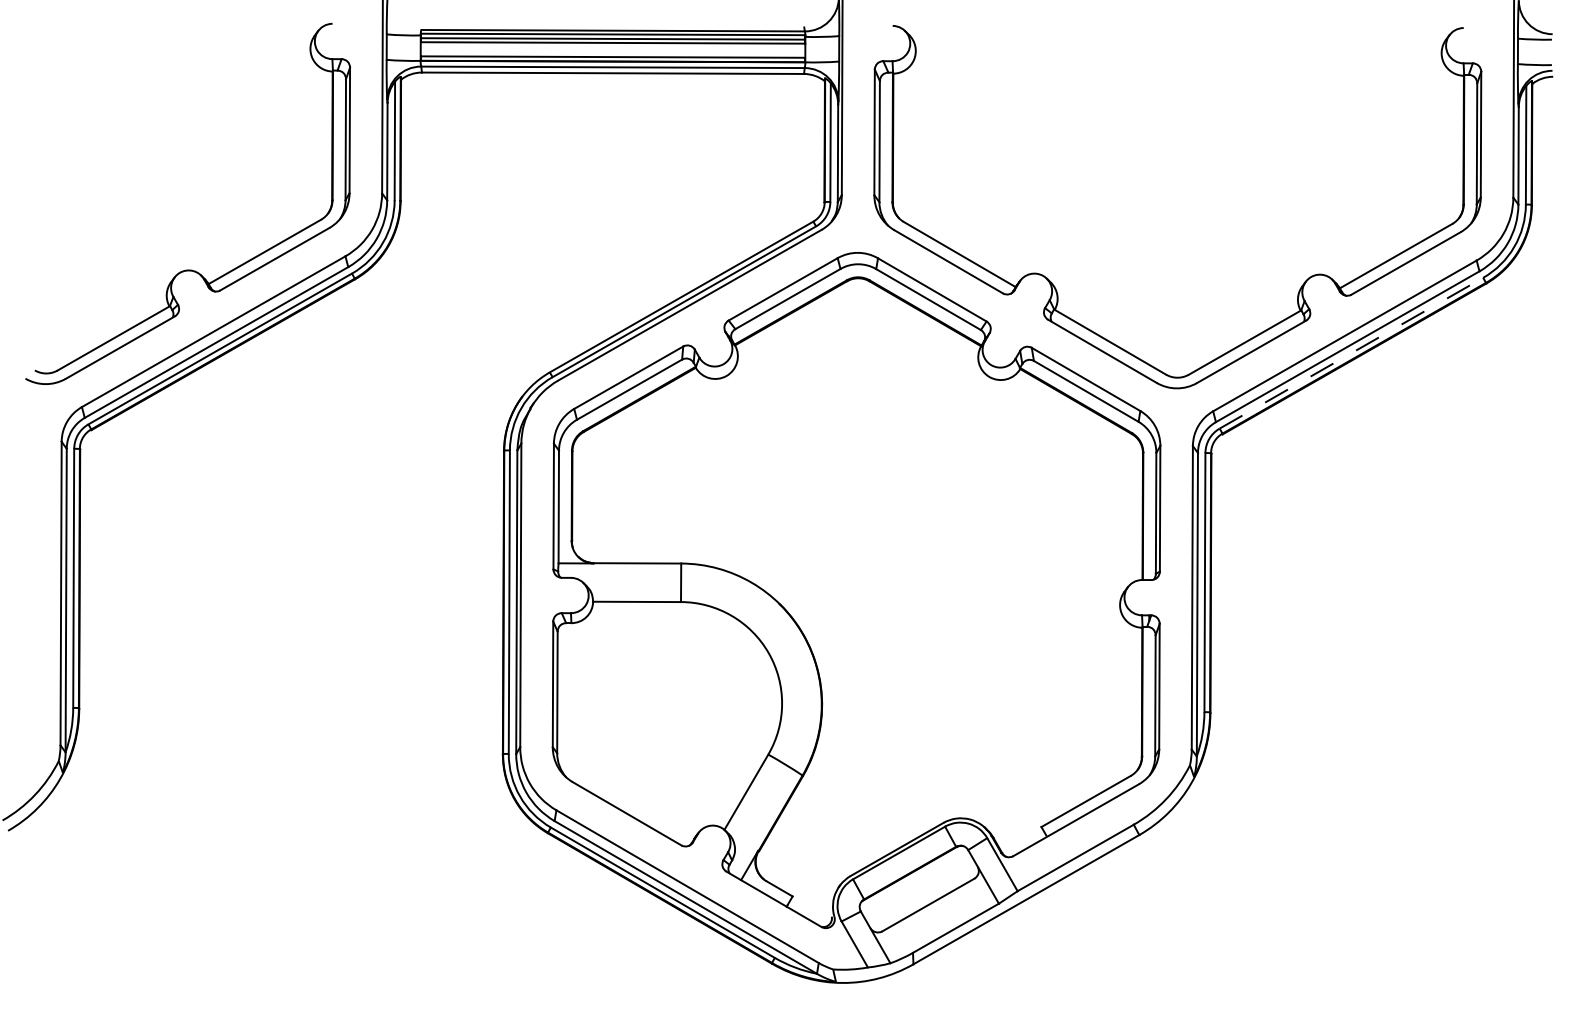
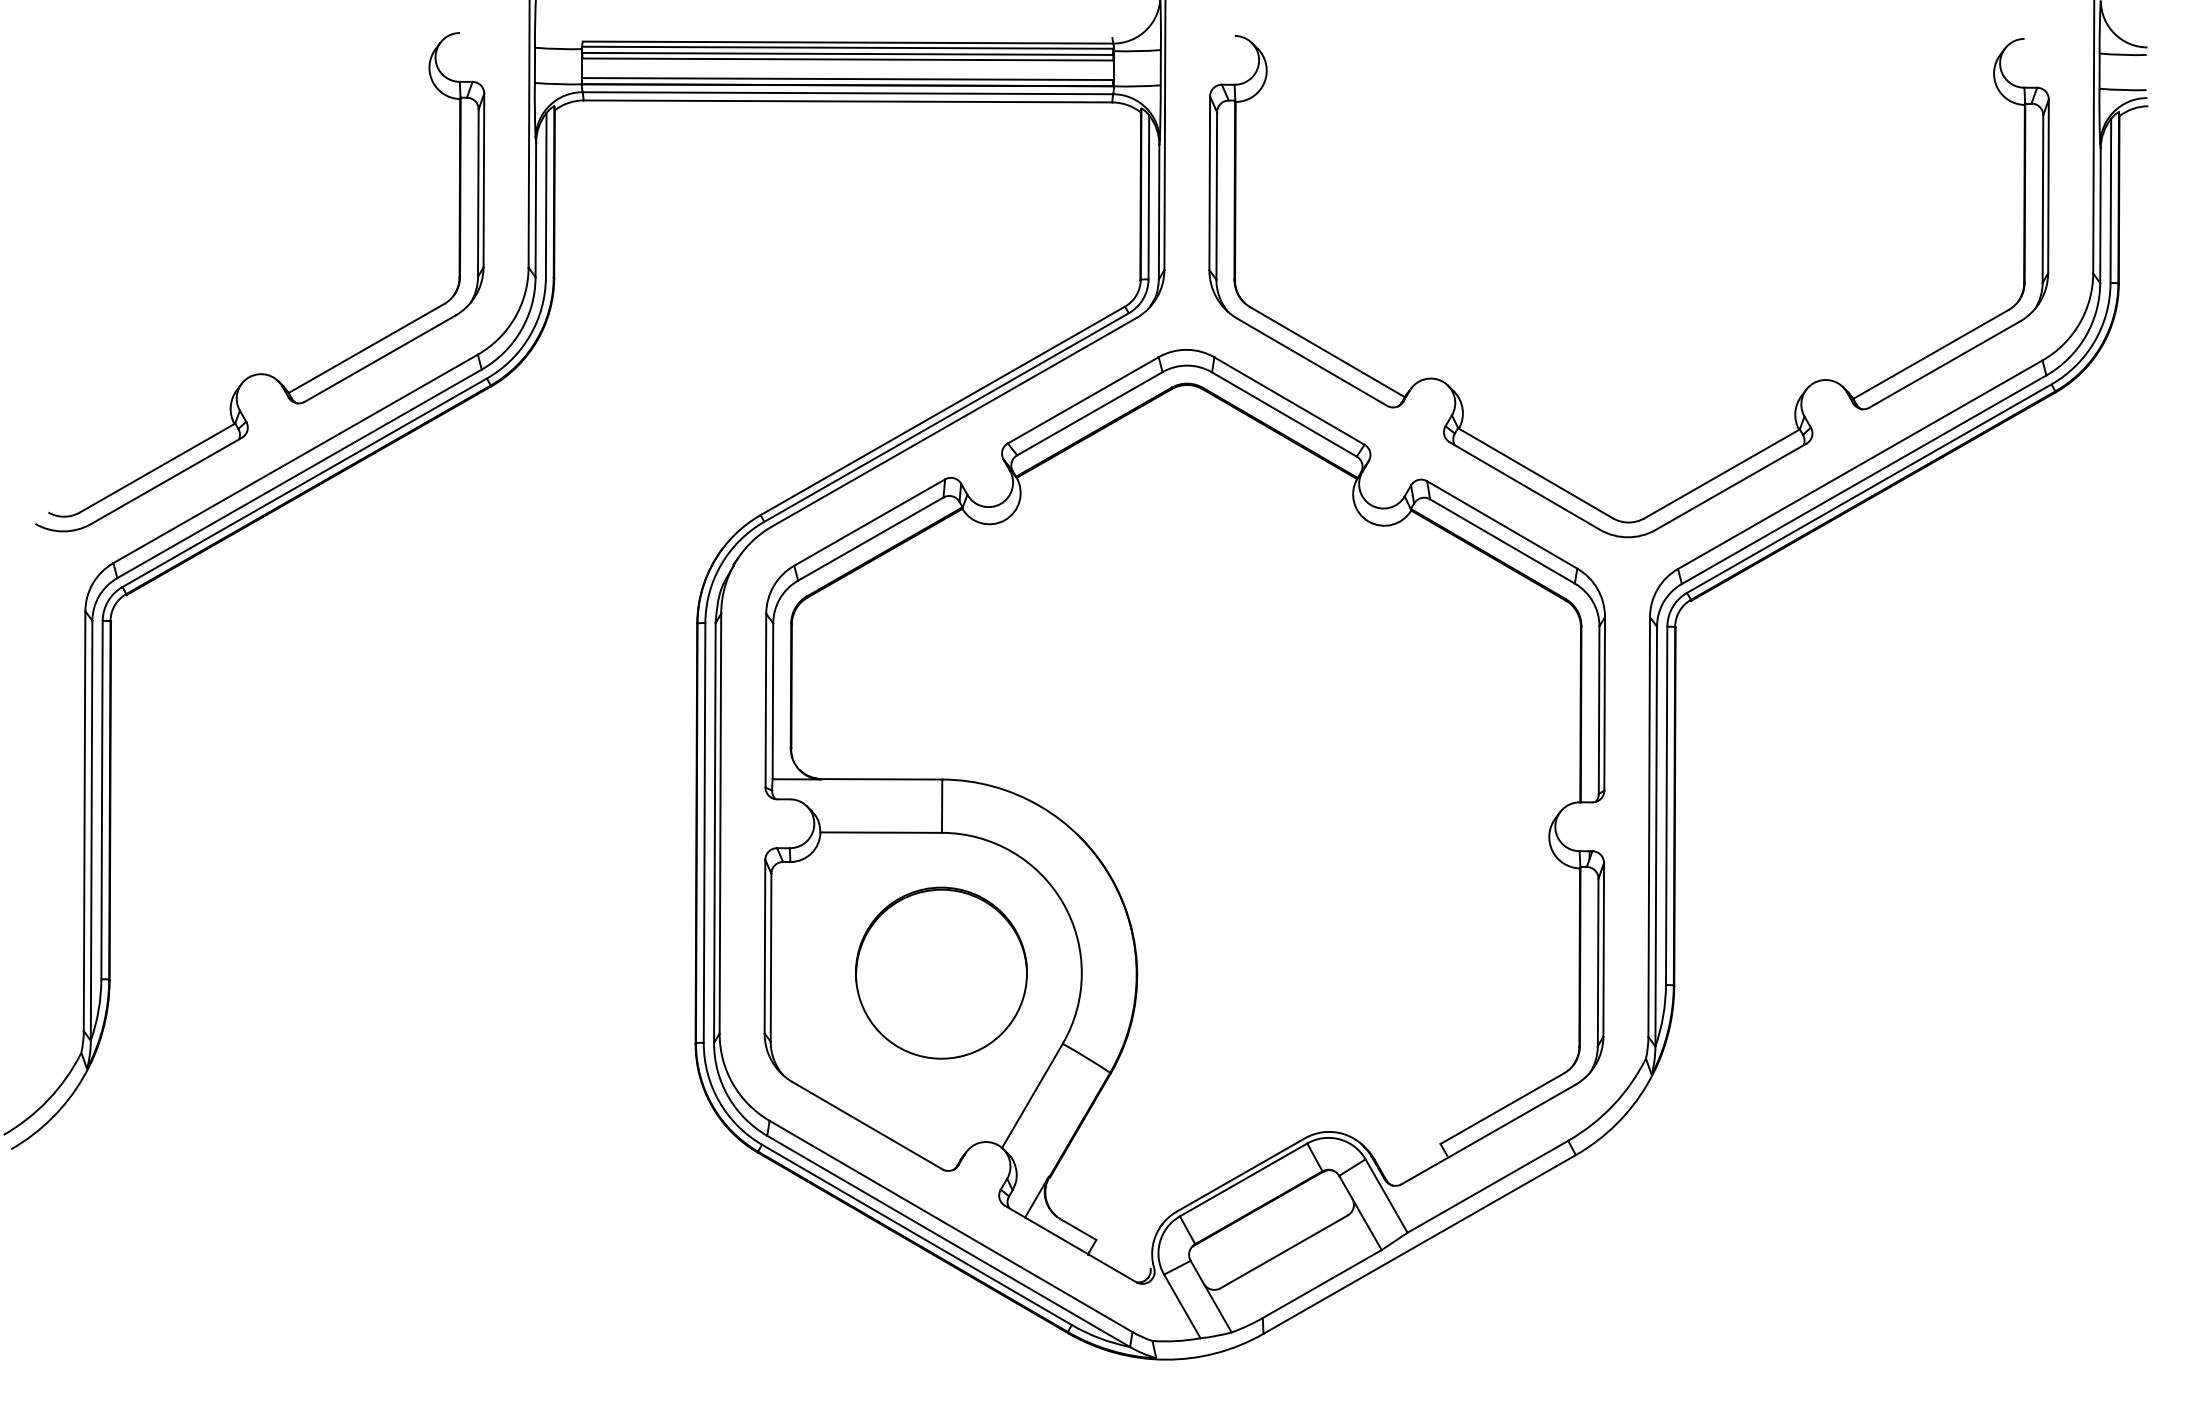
line: (1351, 353) -> (1869, 488), dashed -> solid
part: (680, 703) -> (941, 972), added

